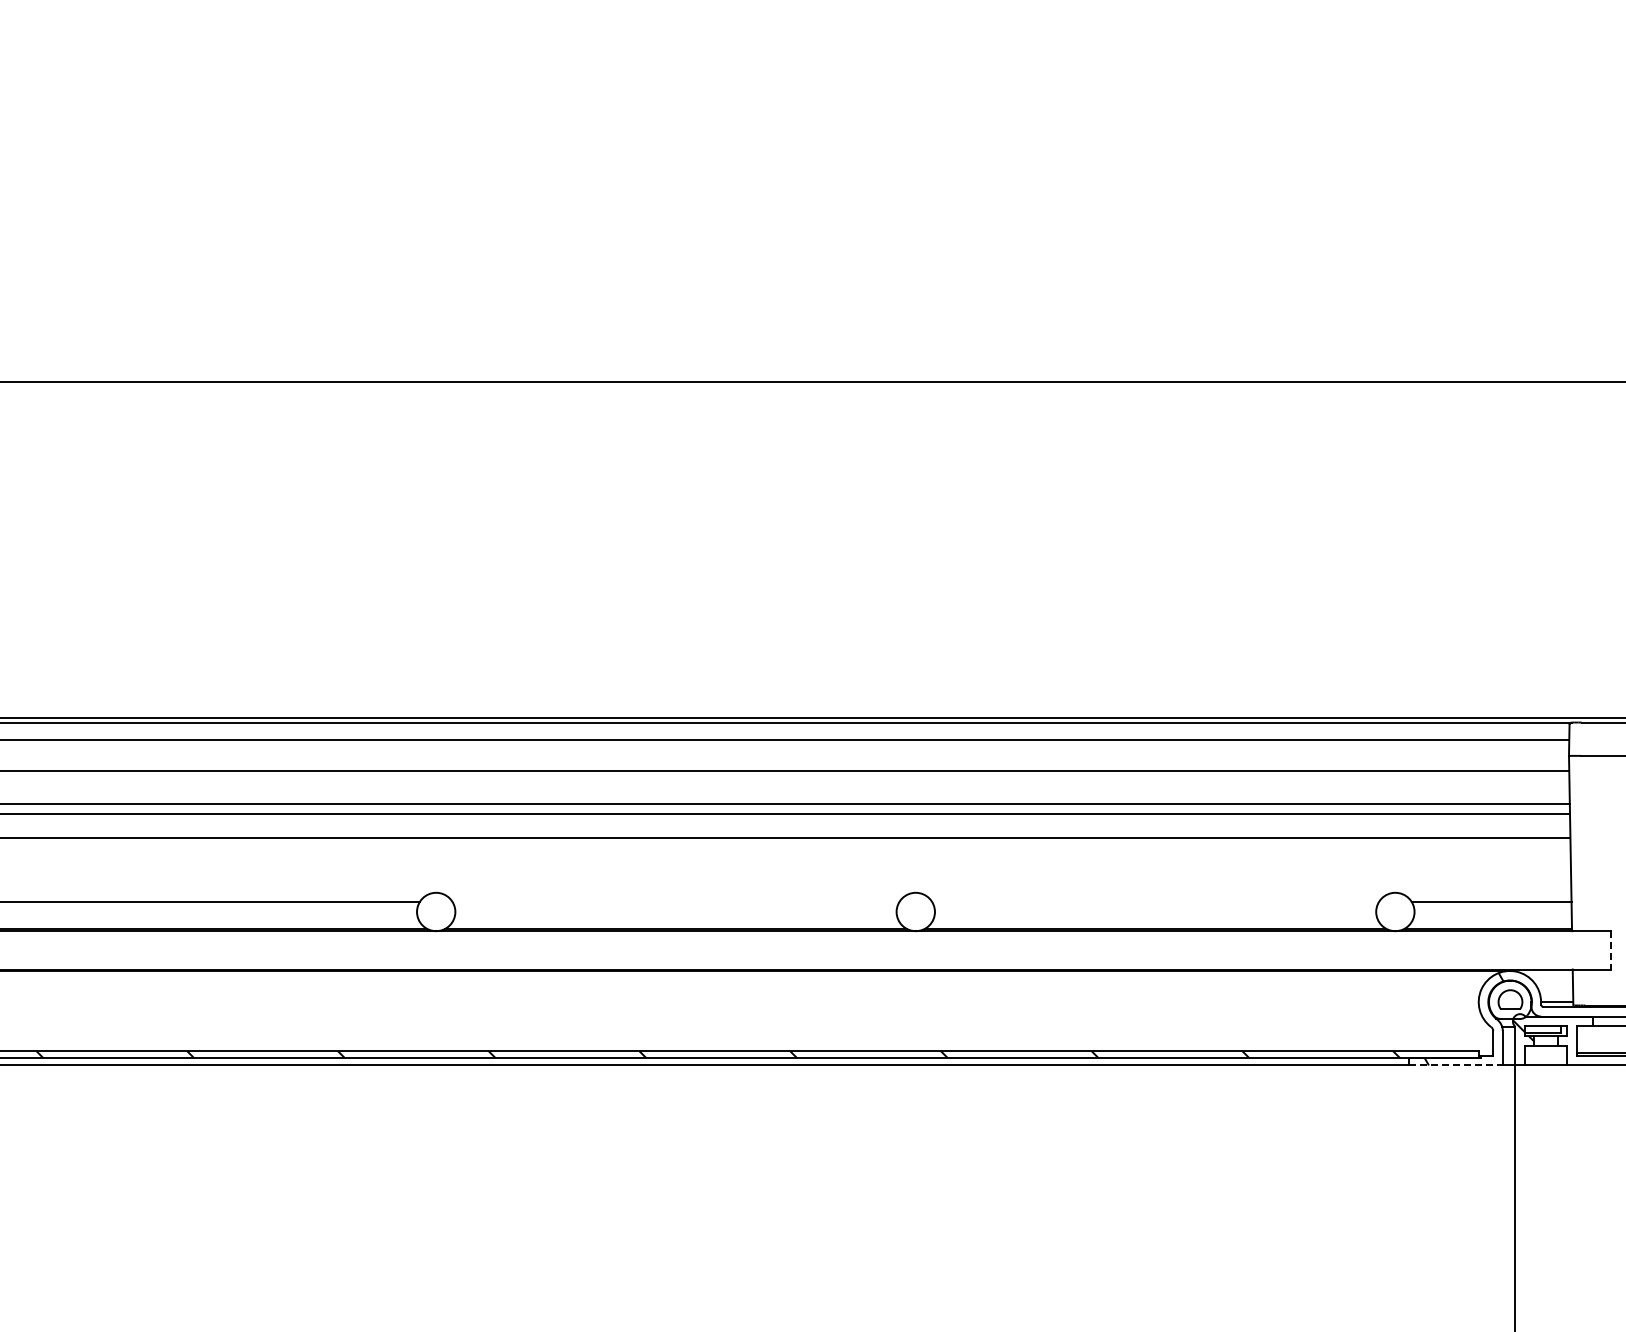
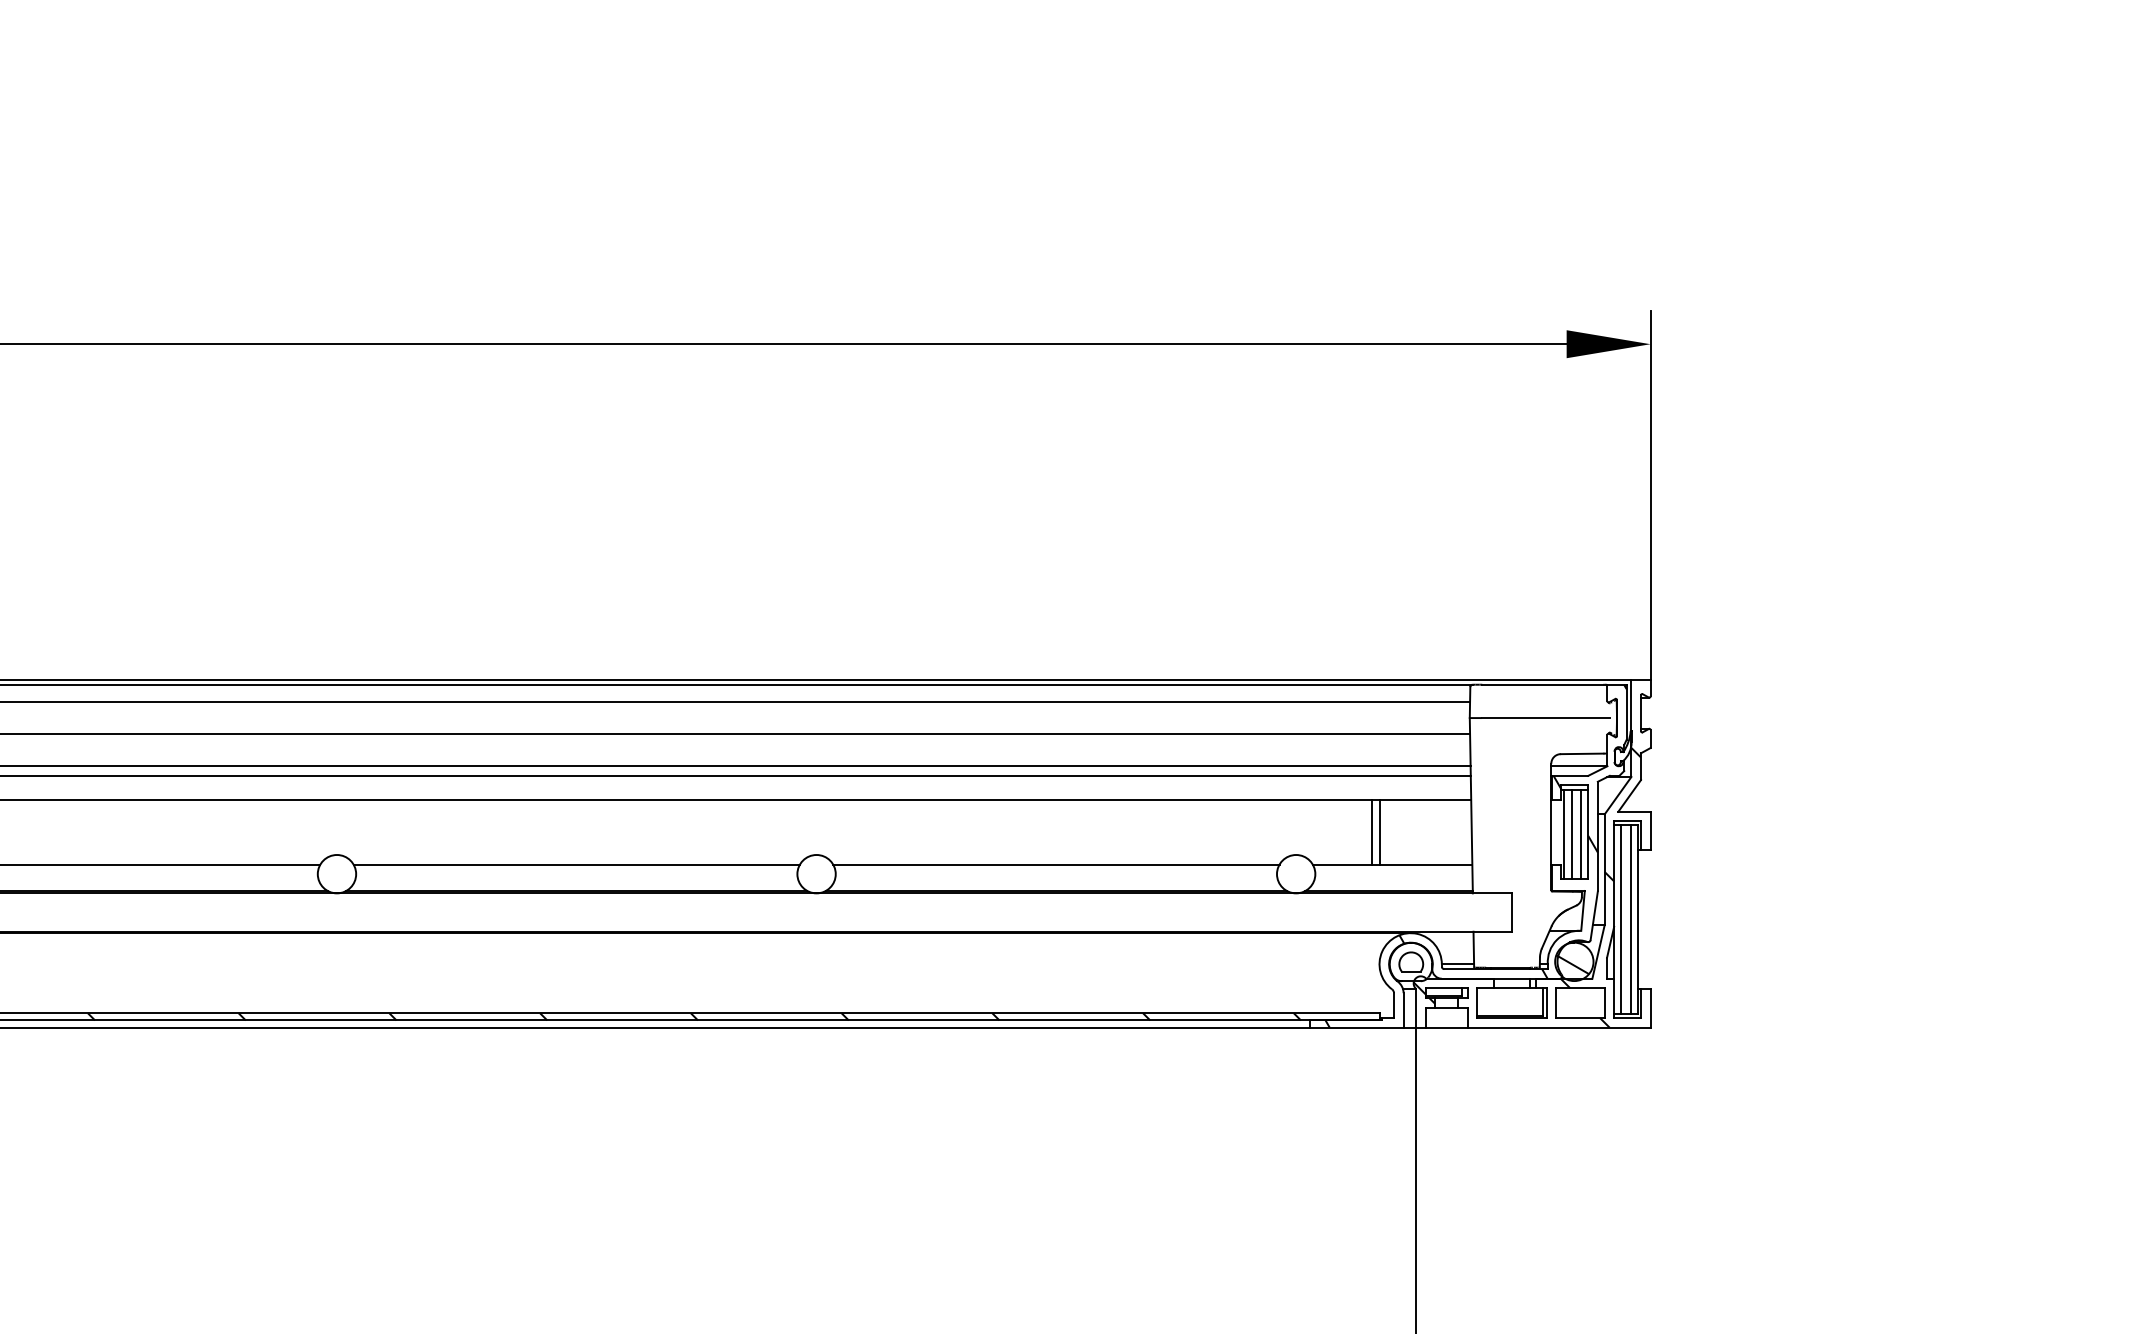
line: (1471, 869) -> (1372, 831), added
line: (1478, 869) -> (1379, 831), added
line: (675, 902) -> (576, 864), added
line: (1155, 902) -> (1056, 864), added
line: (1610, 951) -> (1511, 913), dashed -> solid
line: (1455, 1065) -> (1356, 1027), dashed -> solid

